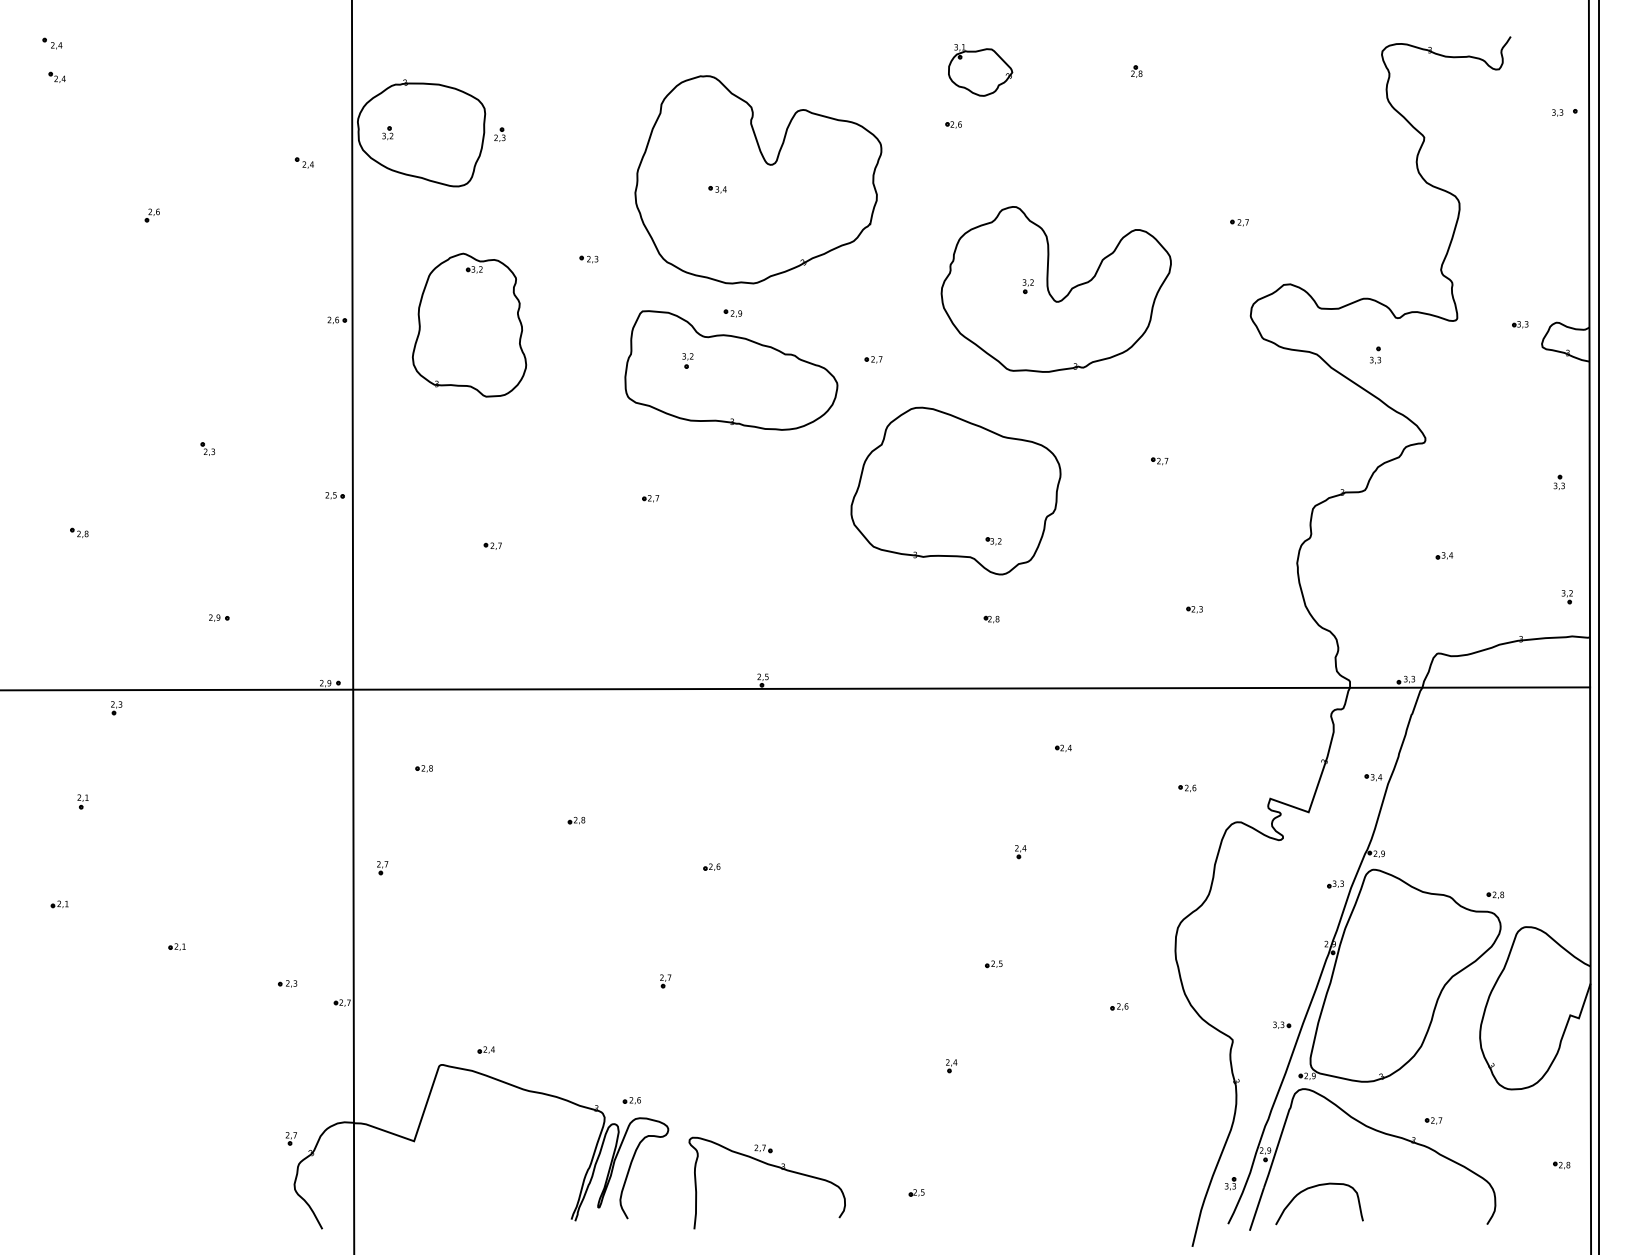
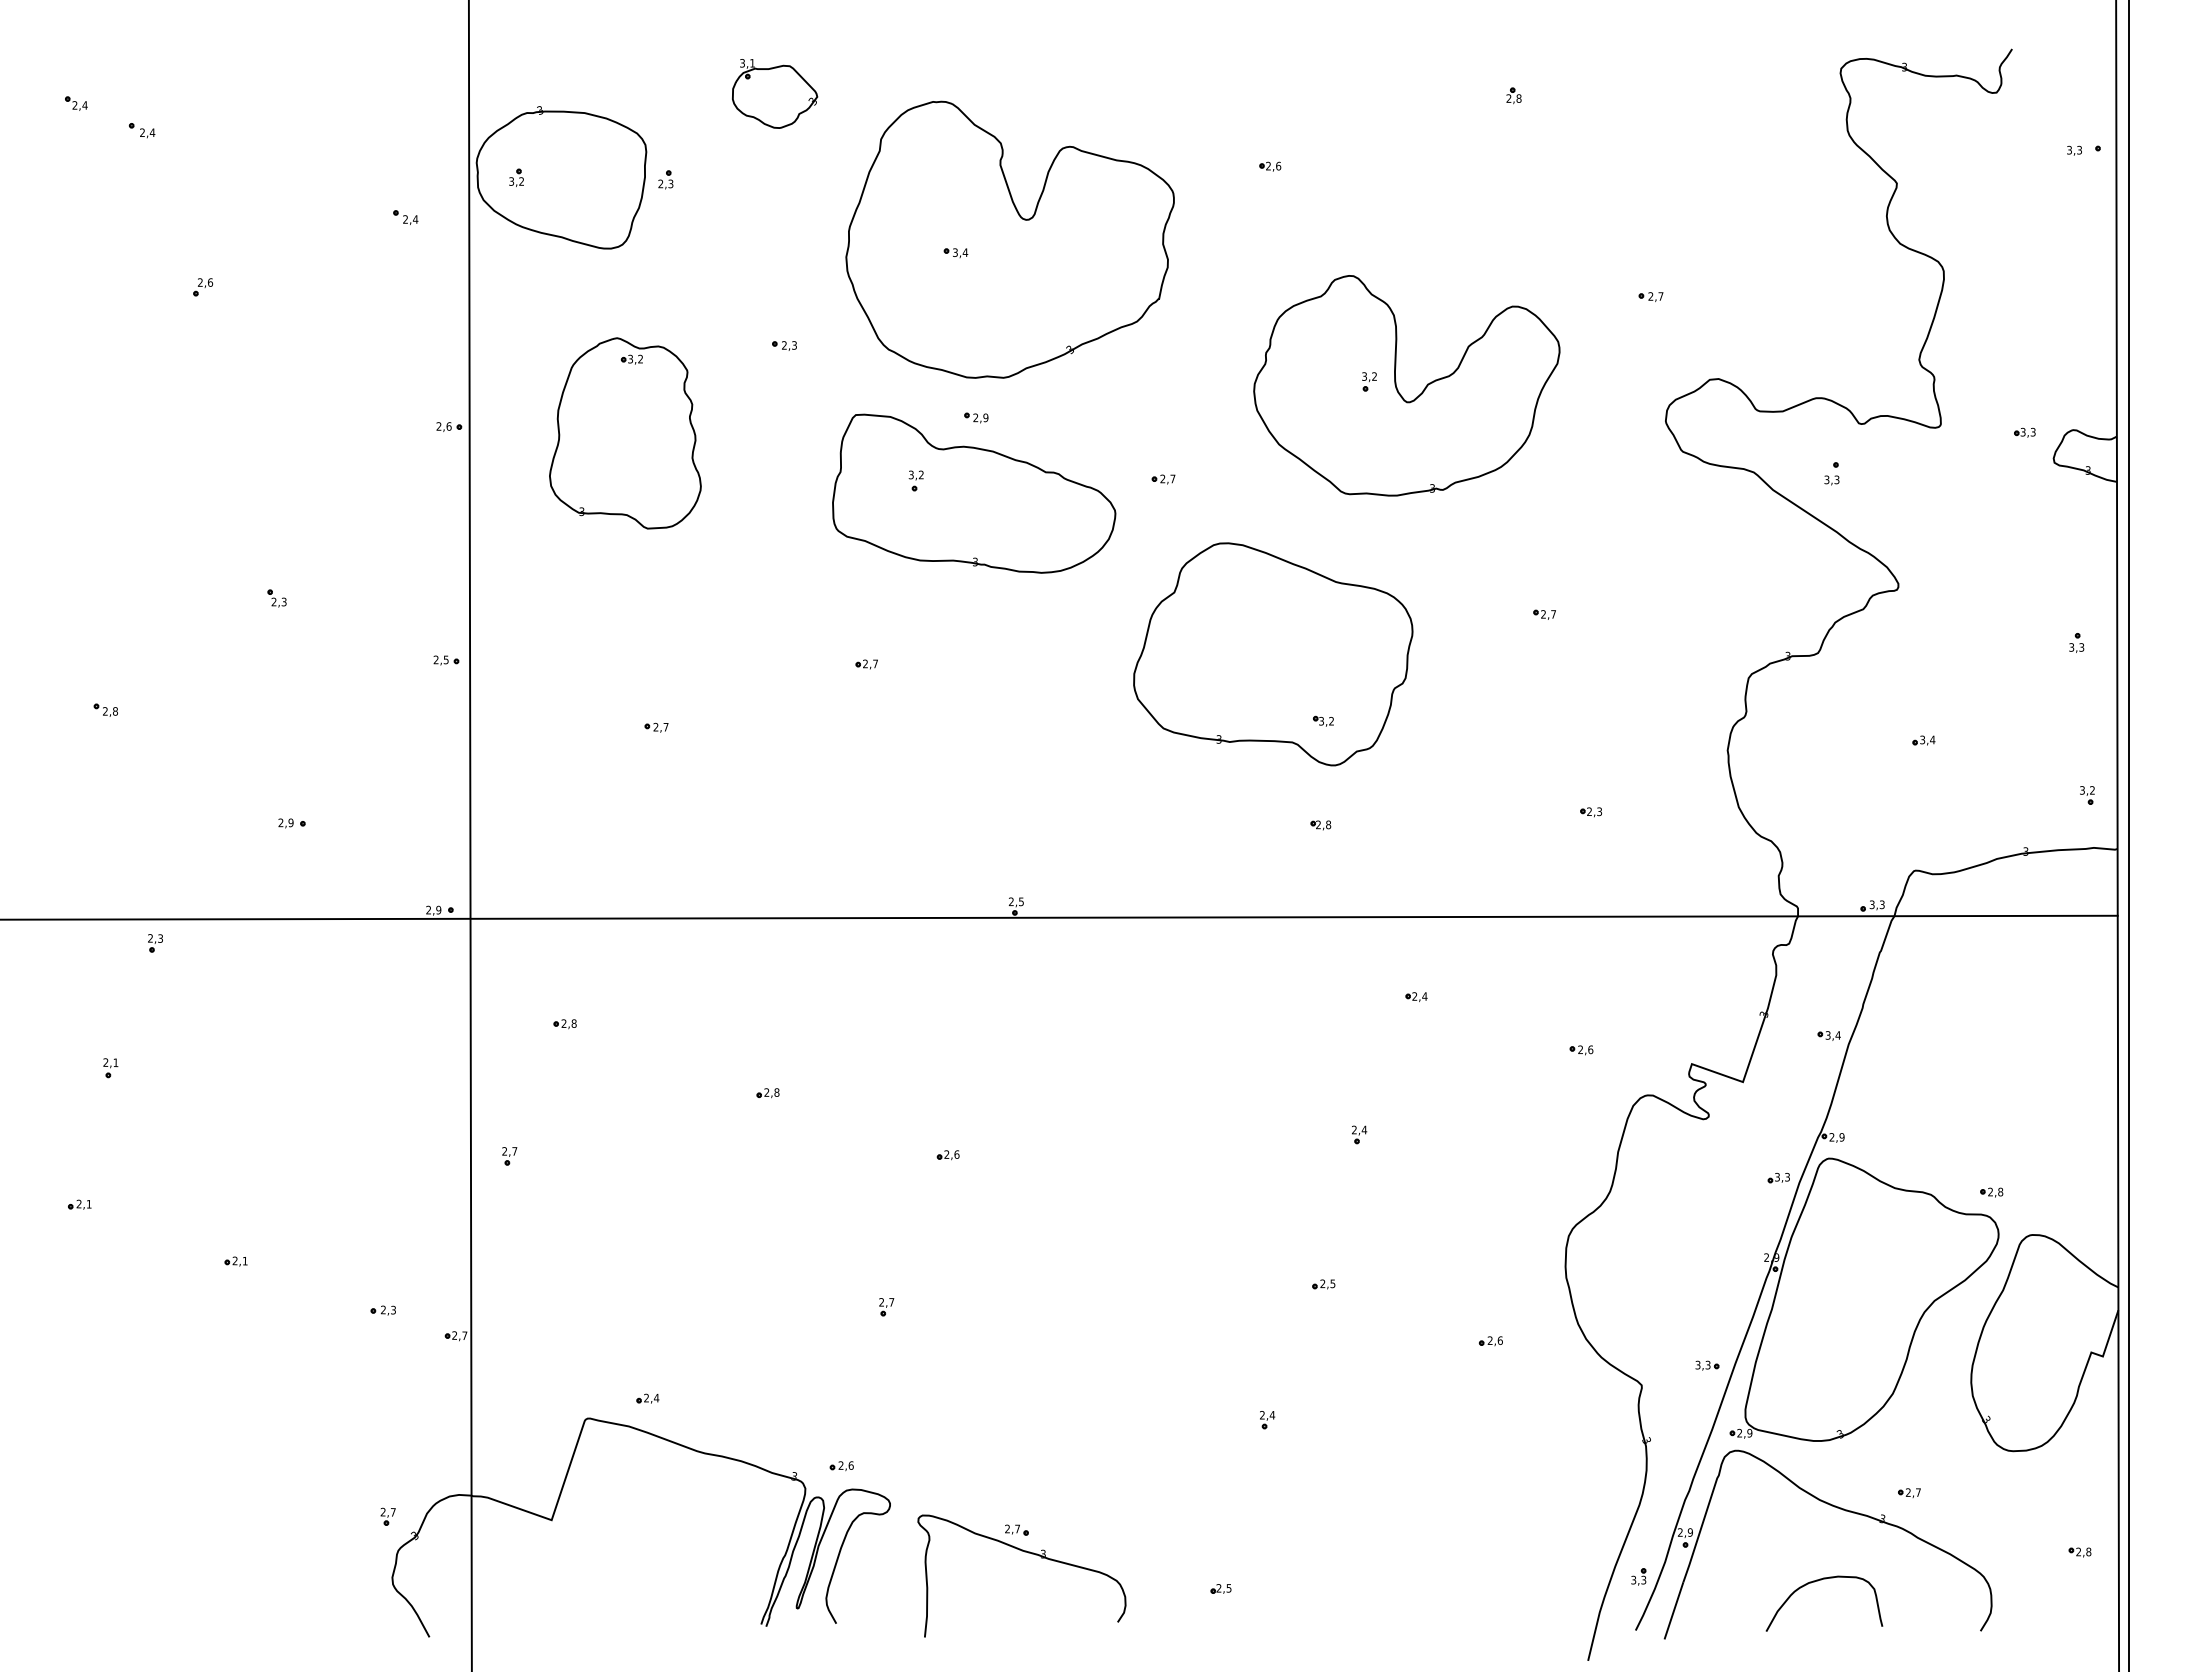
part: (52, 43) -> (141, 130), moved
part: (980, 69) -> (775, 93), moved
curve: (1315, 1187) -> (1818, 1581), moved

